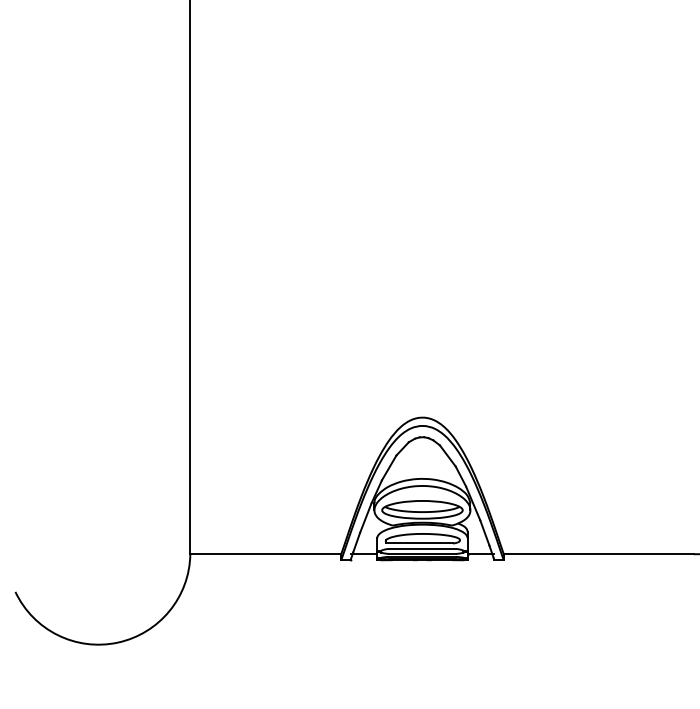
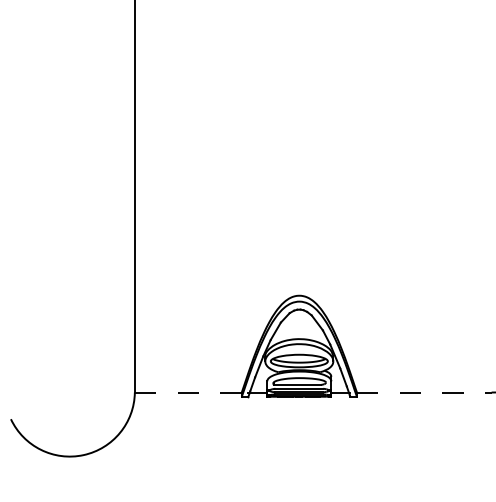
line: (266, 554) -> (188, 392), solid -> dashed
line: (599, 554) -> (424, 392), solid -> dashed

